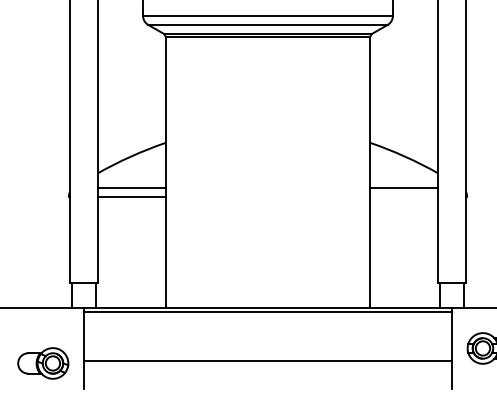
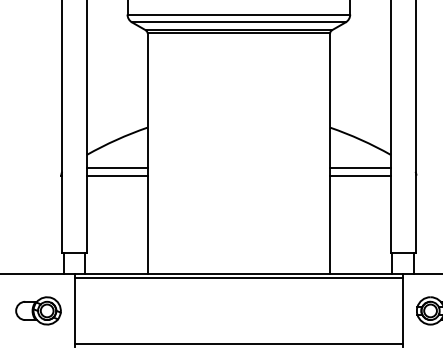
line: (404, 196) -> (360, 175), added
line: (267, 361) -> (238, 343), moved
part: (43, 363) -> (38, 310), moved

